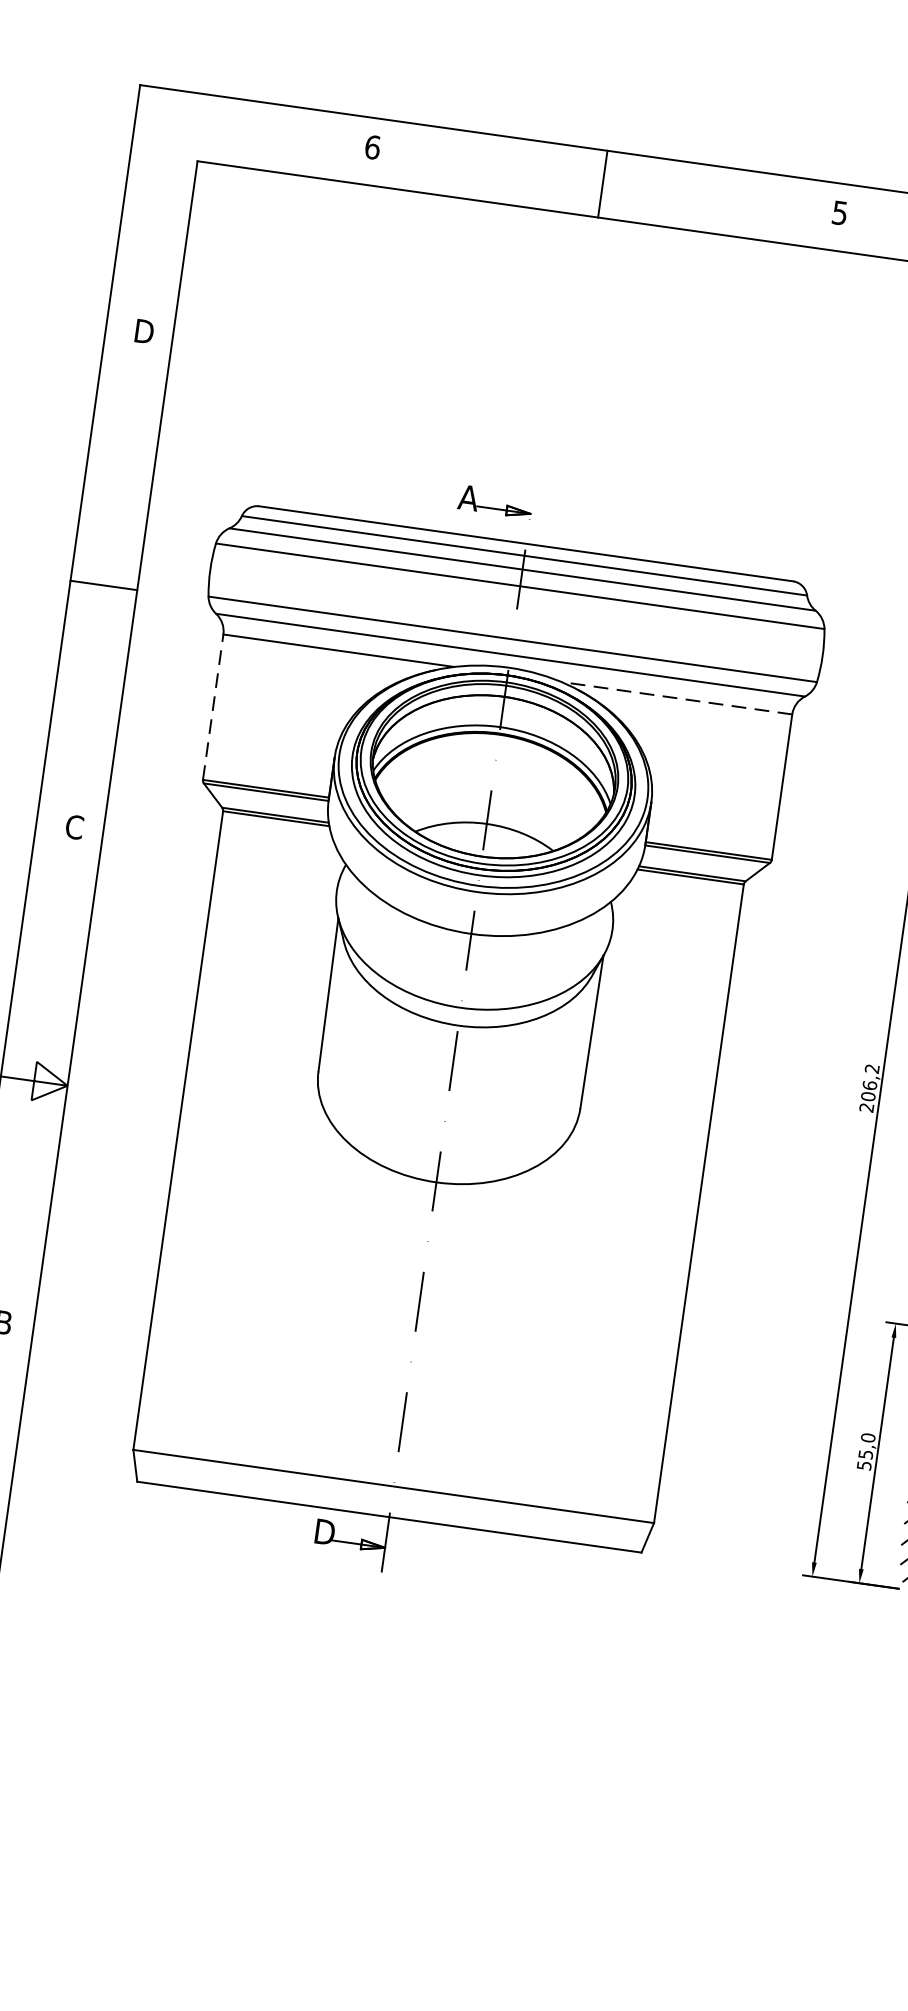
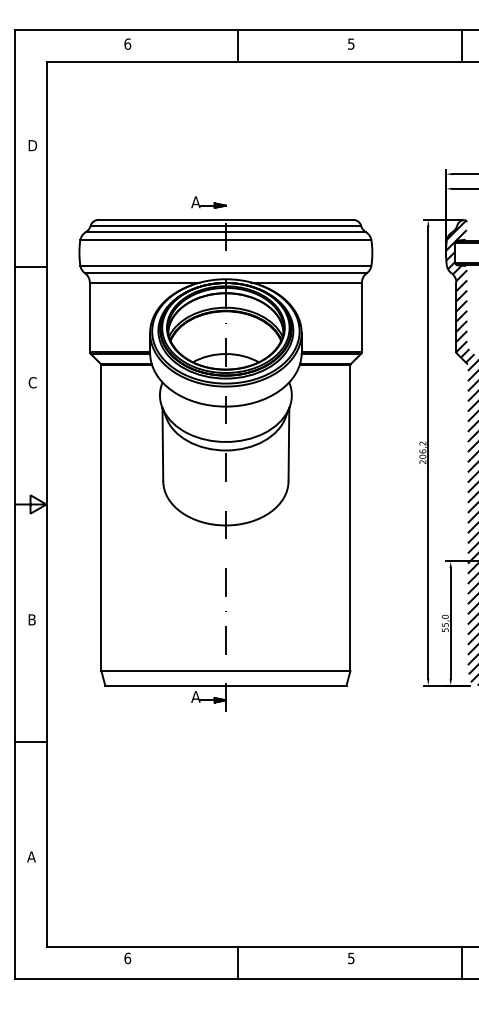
line: (676, 698) -> (306, 282), dashed -> solid
line: (212, 707) -> (89, 317), dashed -> solid
text: (324, 1531) -> (196, 696), D -> A

